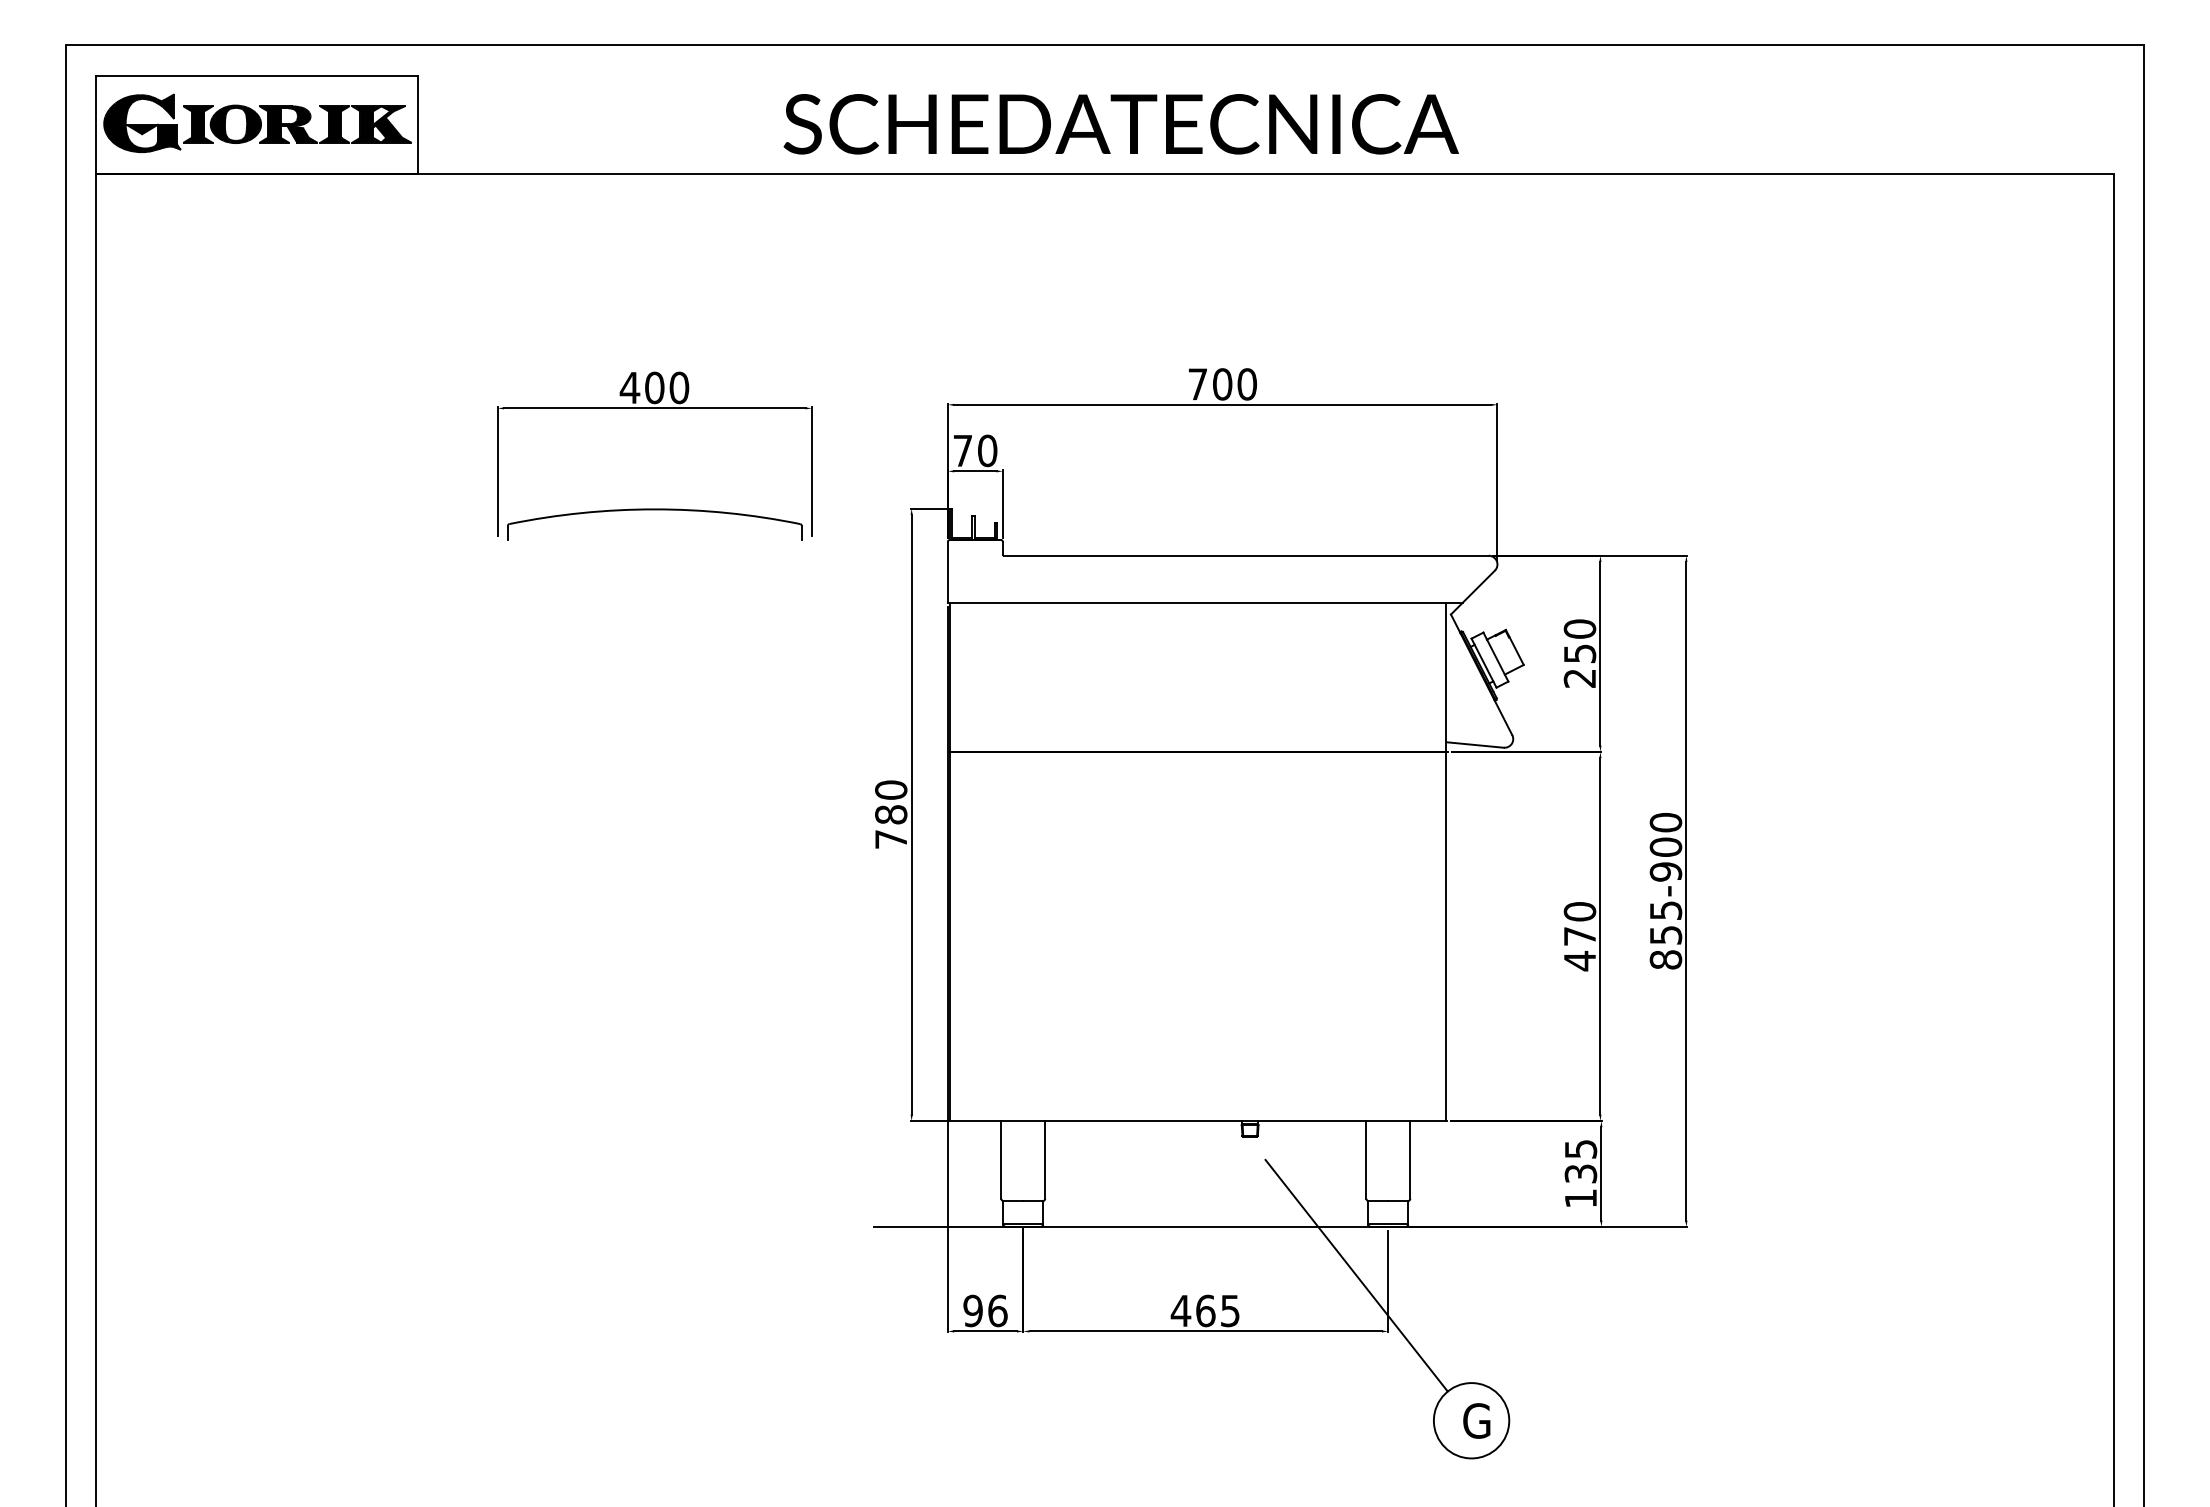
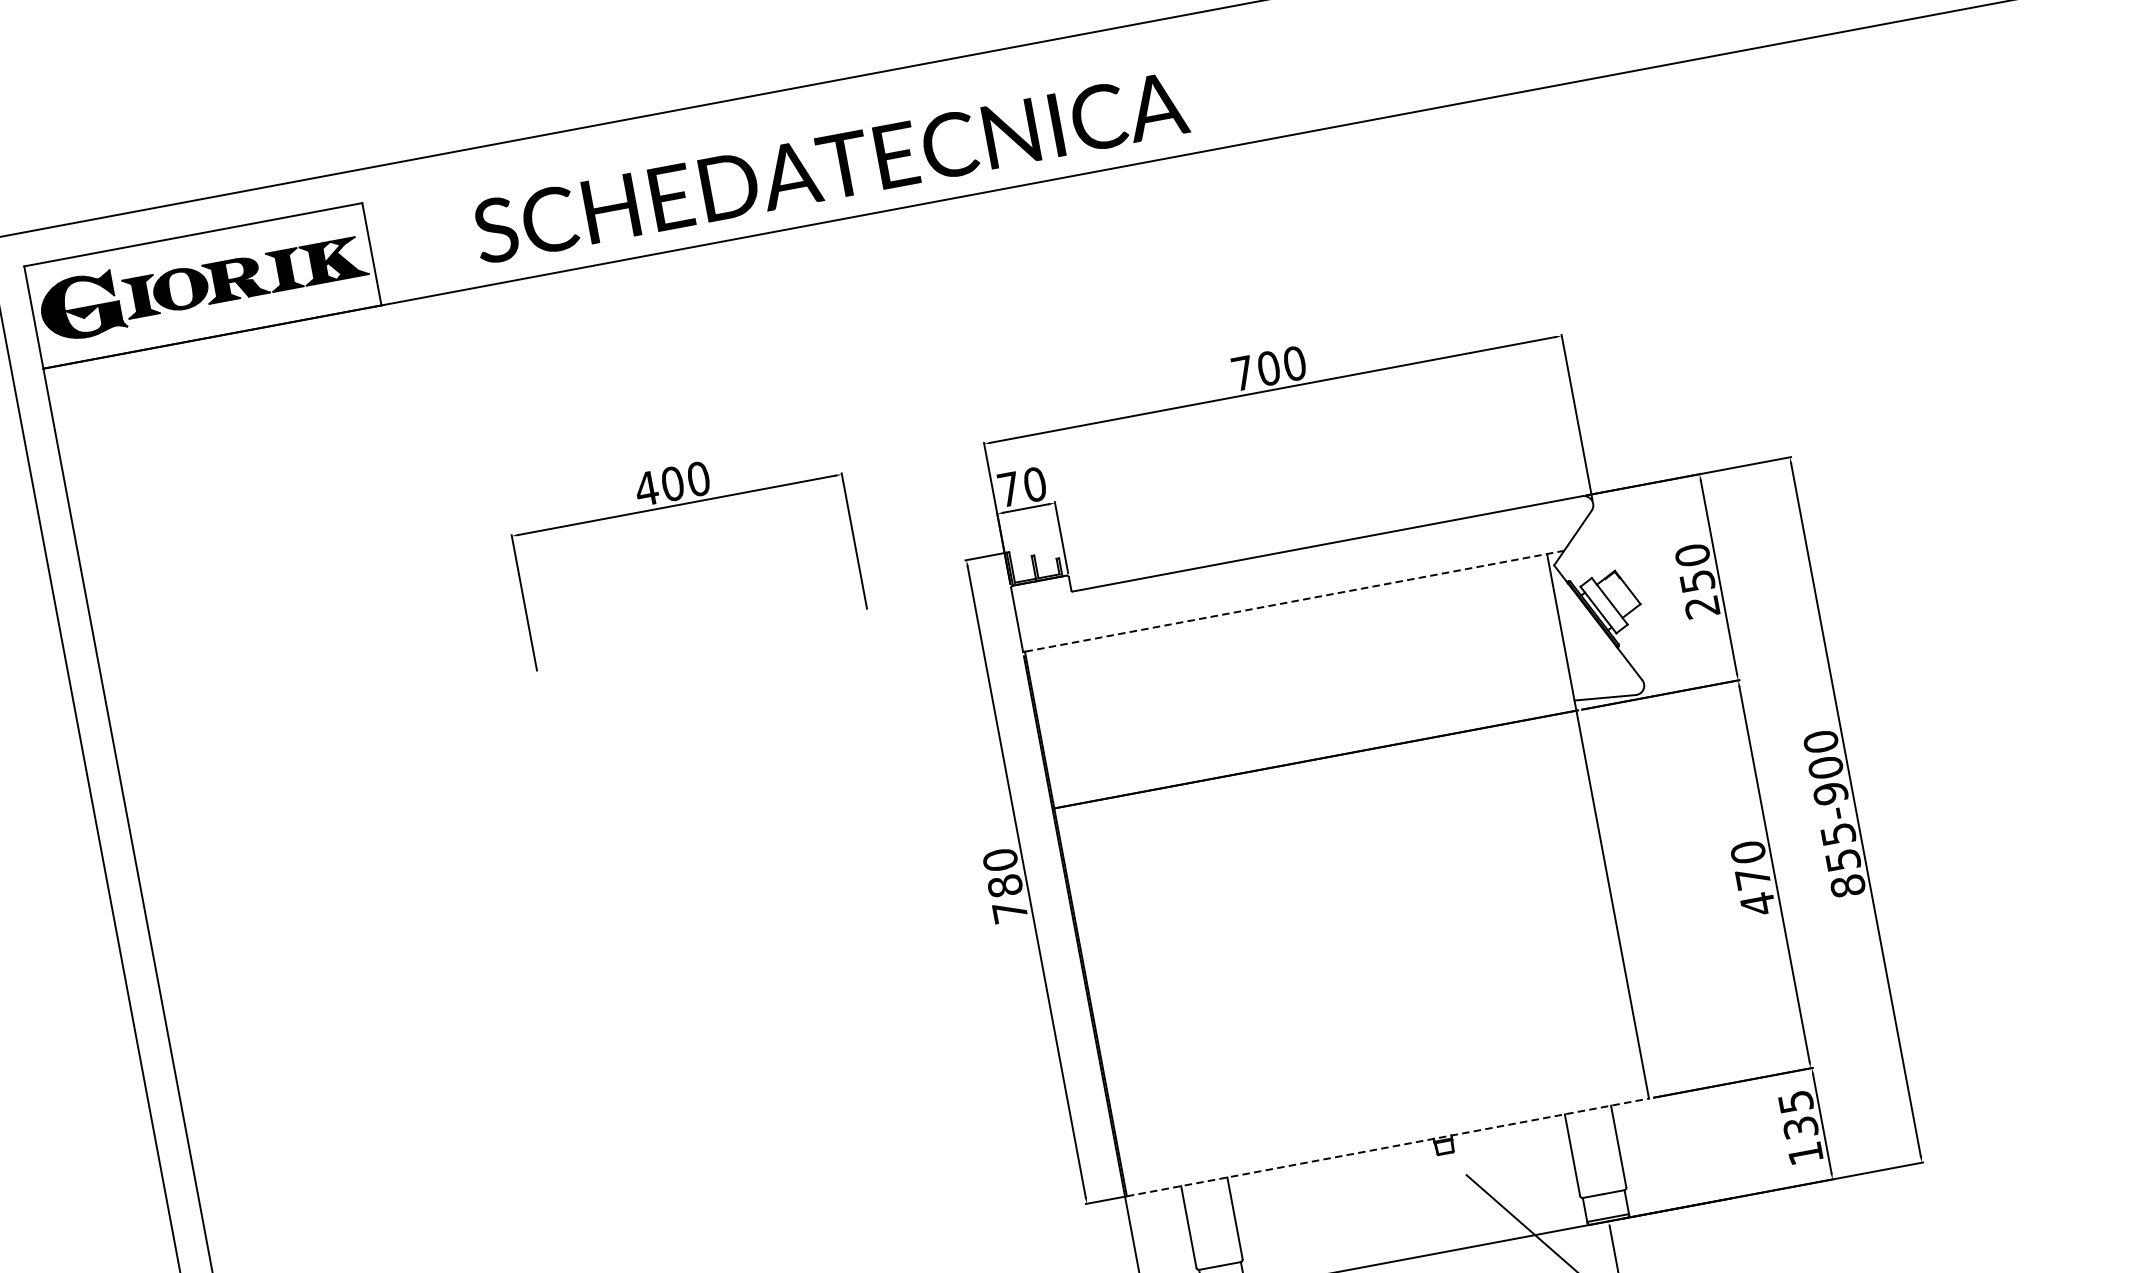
text: (1120, 124) -> (829, 167), moved
part: (654, 510) -> (696, 612), removed
line: (1205, 602) -> (1293, 601), solid -> dashed
line: (1198, 1121) -> (1388, 1147), solid -> dashed

